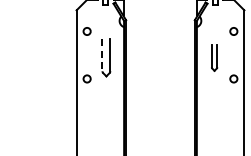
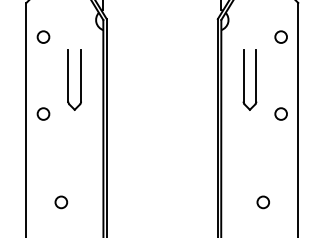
line: (102, 55) -> (68, 76), dashed -> solid
part: (214, 57) -> (249, 79), size x1.43
circle: (97, 133) -> (60, 202), added
circle: (222, 133) -> (262, 202), added

